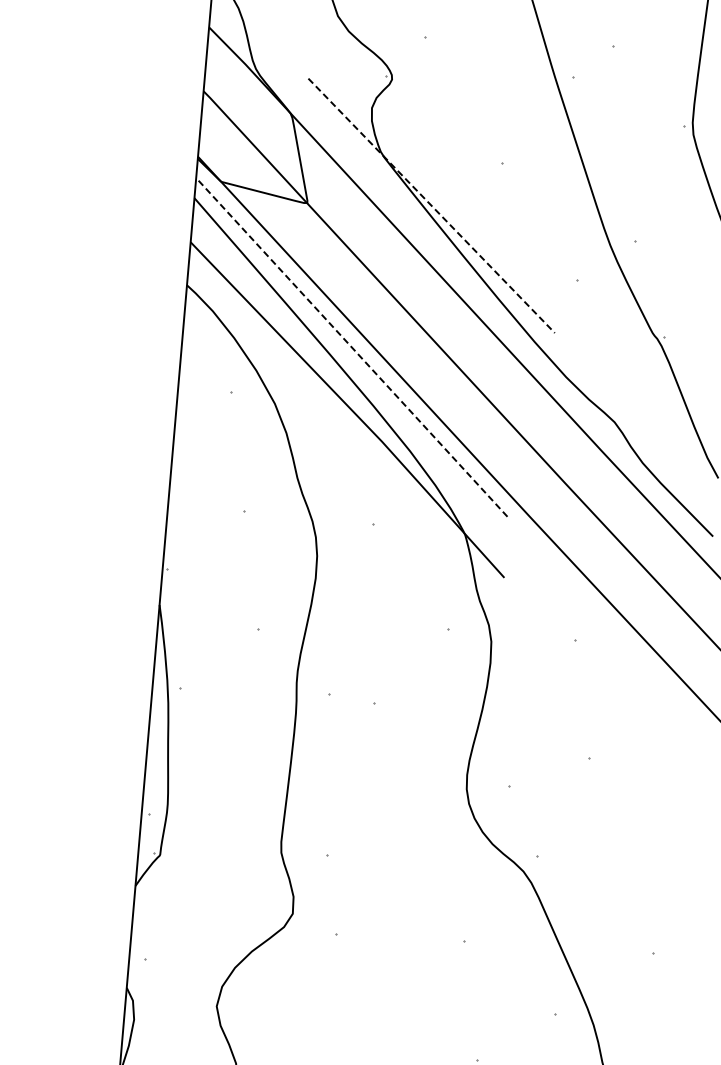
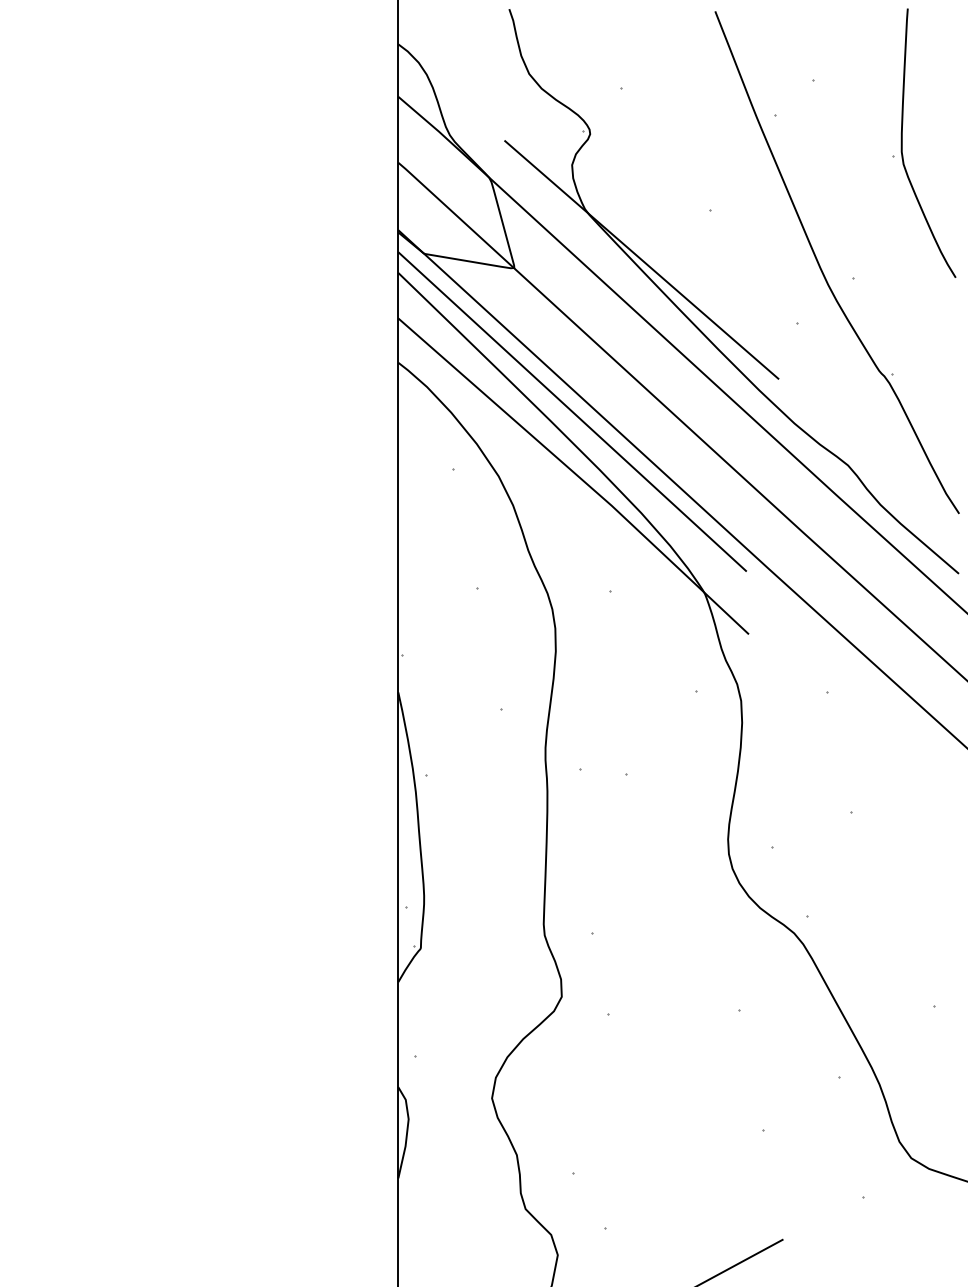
line: (431, 205) -> (641, 259), dashed -> solid
line: (351, 347) -> (572, 411), dashed -> solid

